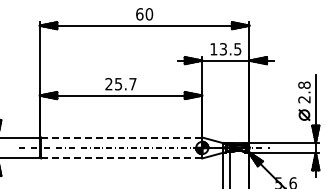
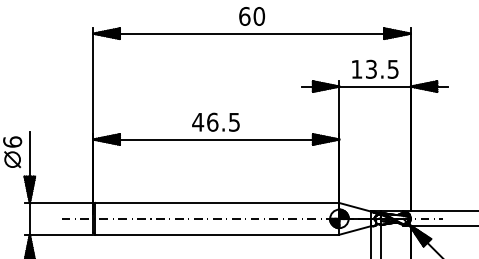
text: (120, 84) -> (215, 122), 25.7 -> 46.5
line: (121, 137) -> (217, 202), dashed -> solid
line: (121, 158) -> (217, 234), dashed -> solid

